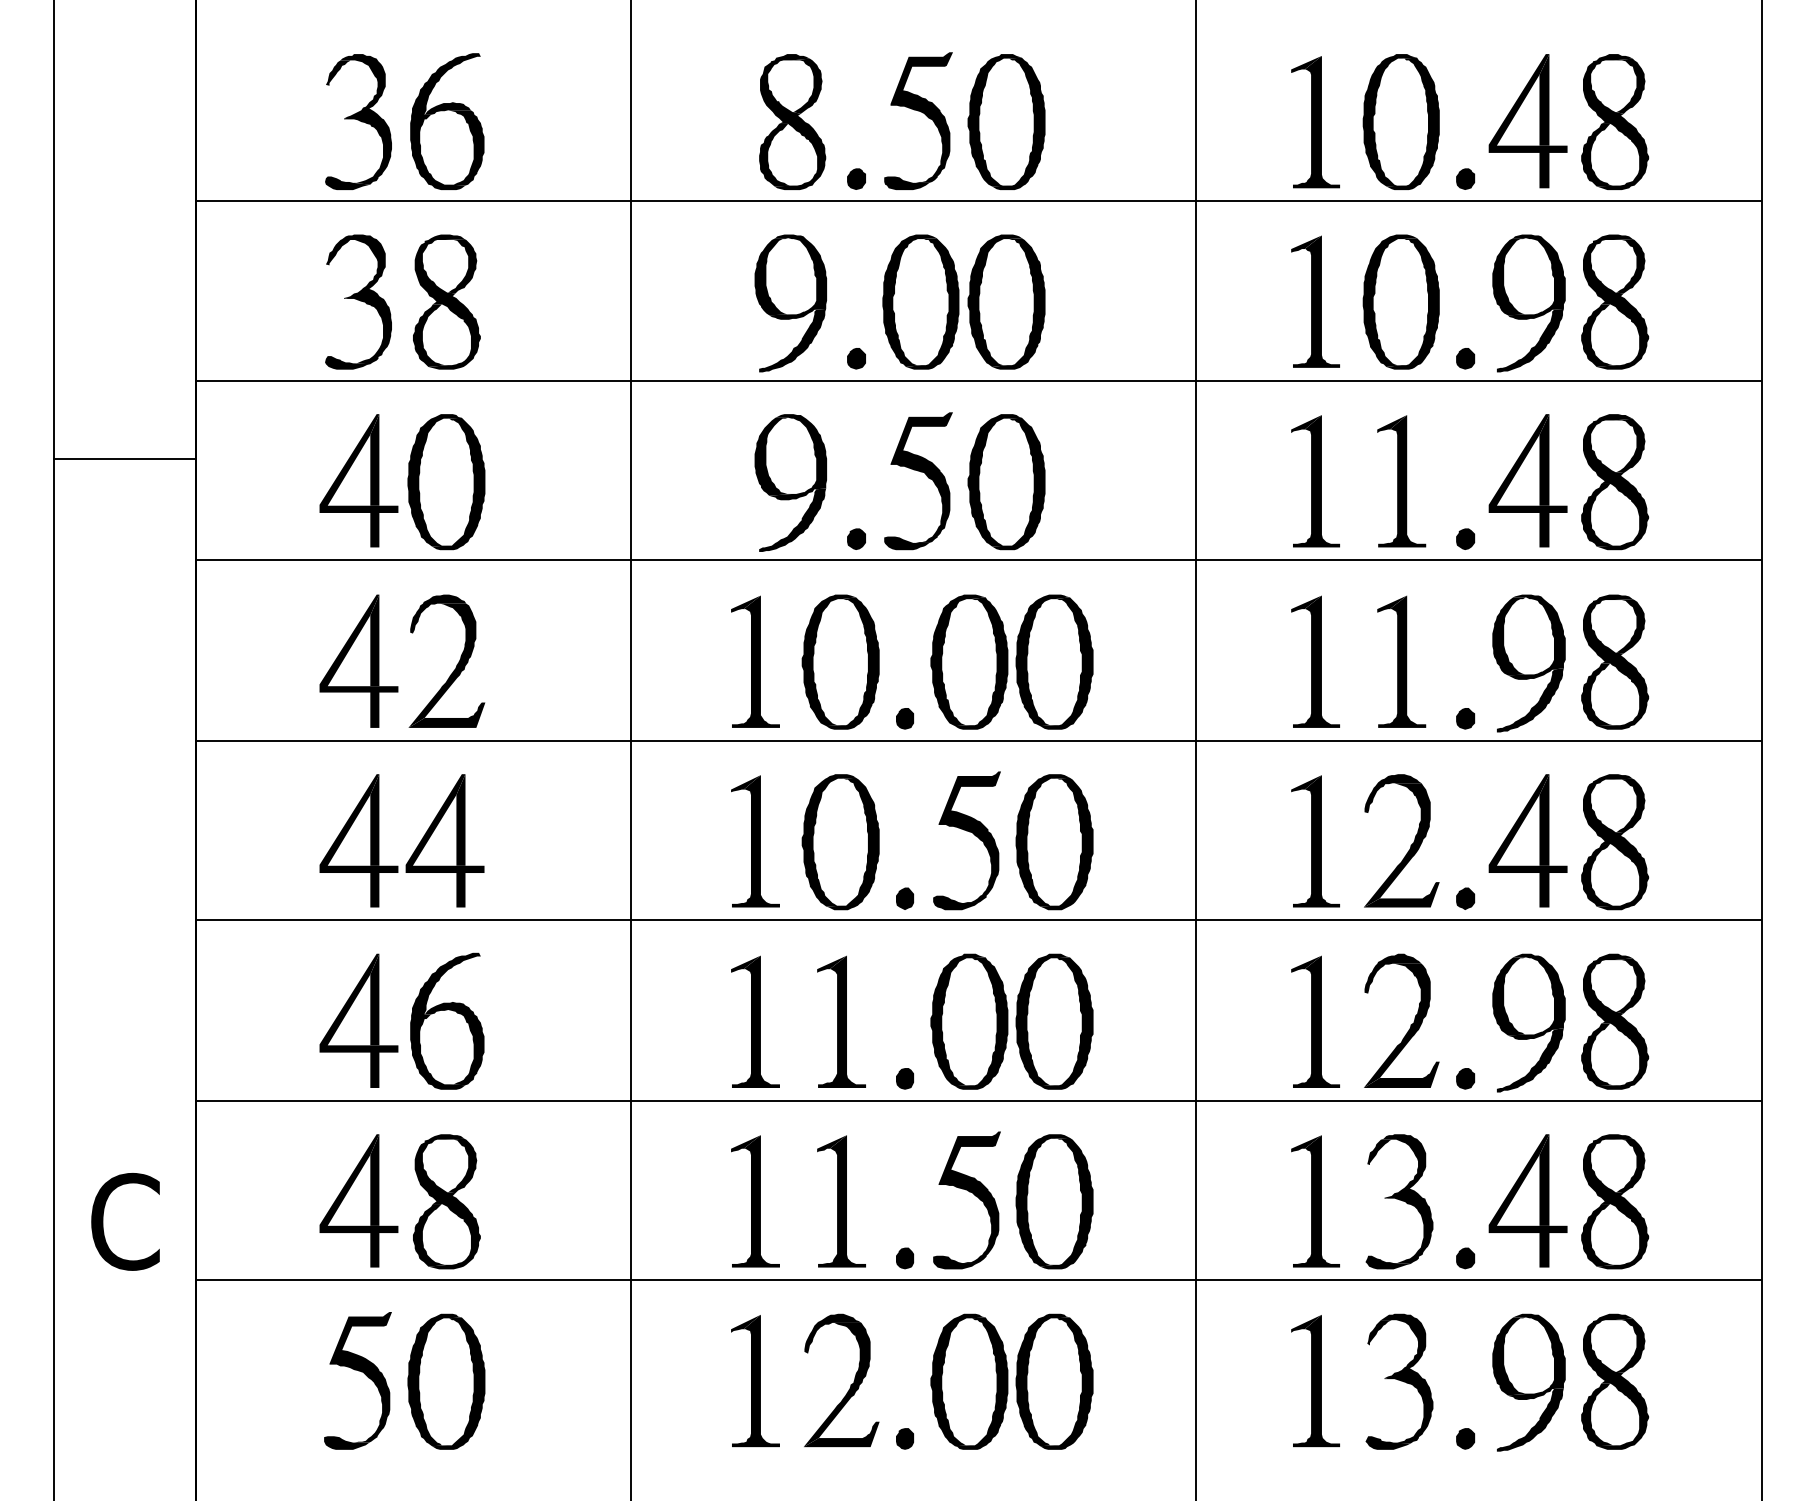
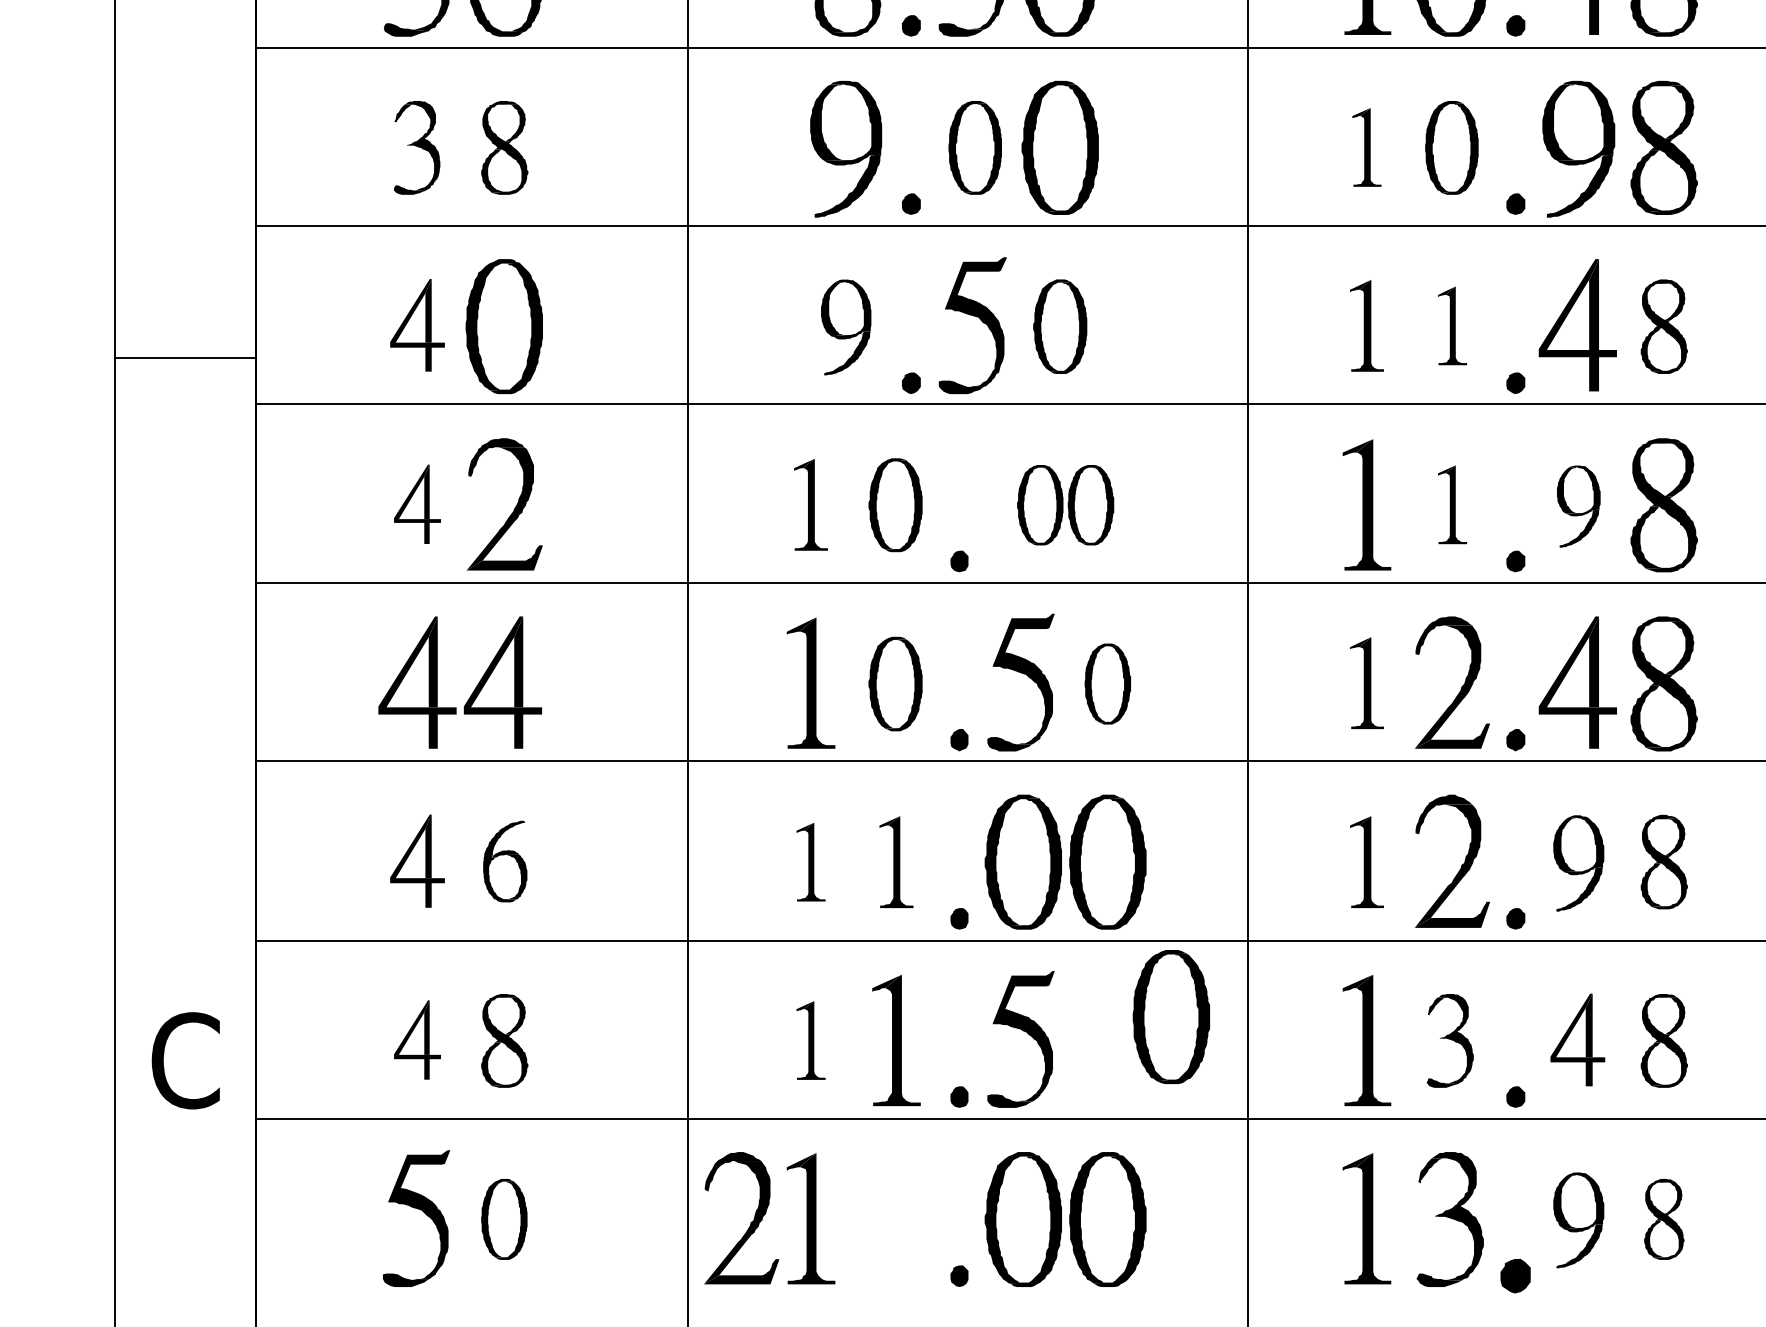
part: (358, 301) -> (417, 147), size x0.7
part: (446, 301) -> (504, 147), size x0.7
part: (920, 301) -> (974, 147), size x0.7
part: (1315, 301) -> (1366, 147), size x0.6
part: (1400, 301) -> (1451, 147), size x0.7
line: (125, 459) -> (185, 358), moved
part: (358, 480) -> (417, 324), size x0.7
part: (1315, 481) -> (1366, 325), size x0.7
part: (1401, 481) -> (1452, 325), size x0.6
part: (790, 482) -> (845, 326), size x0.7
part: (1006, 482) -> (1060, 326), size x0.7
part: (1615, 482) -> (1664, 326), size x0.7
part: (358, 660) -> (417, 503), size x0.6
part: (755, 661) -> (811, 504), size x0.7
part: (840, 661) -> (895, 504), size x0.7
part: (1011, 661) -> (1065, 504), size x0.6
part: (1401, 661) -> (1452, 504), size x0.6
part: (1528, 663) -> (1578, 506), size x0.6
part: (1315, 841) -> (1366, 683), size x0.7
part: (840, 842) -> (895, 684), size x0.7
part: (1054, 842) -> (1107, 684), size x0.6
part: (358, 1020) -> (417, 860), size x0.7
part: (447, 1020) -> (505, 860), size x0.6
part: (755, 1021) -> (811, 861), size x0.6
part: (841, 1021) -> (896, 861), size x0.7
part: (1315, 1021) -> (1366, 861), size x0.7
part: (1615, 1021) -> (1664, 861), size x0.7
part: (1528, 1022) -> (1578, 862), size x0.7
part: (358, 1200) -> (417, 1039), size x0.6
part: (1527, 1200) -> (1577, 1039), size x0.7
part: (446, 1201) -> (504, 1040), size x0.7
part: (755, 1201) -> (811, 1040), size x0.6
part: (1054, 1201) -> (1171, 1016), moved
part: (1399, 1201) -> (1450, 1040), size x0.7
part: (1615, 1201) -> (1664, 1040), size x0.7
part: (446, 1381) -> (504, 1219), size x0.6
part: (1615, 1381) -> (1664, 1219), size x0.6
part: (1528, 1382) -> (1578, 1220), size x0.7
part: (850, 1384) -> (750, 1222), moved
part: (1465, 1438) -> (1515, 1275), size x1.6

